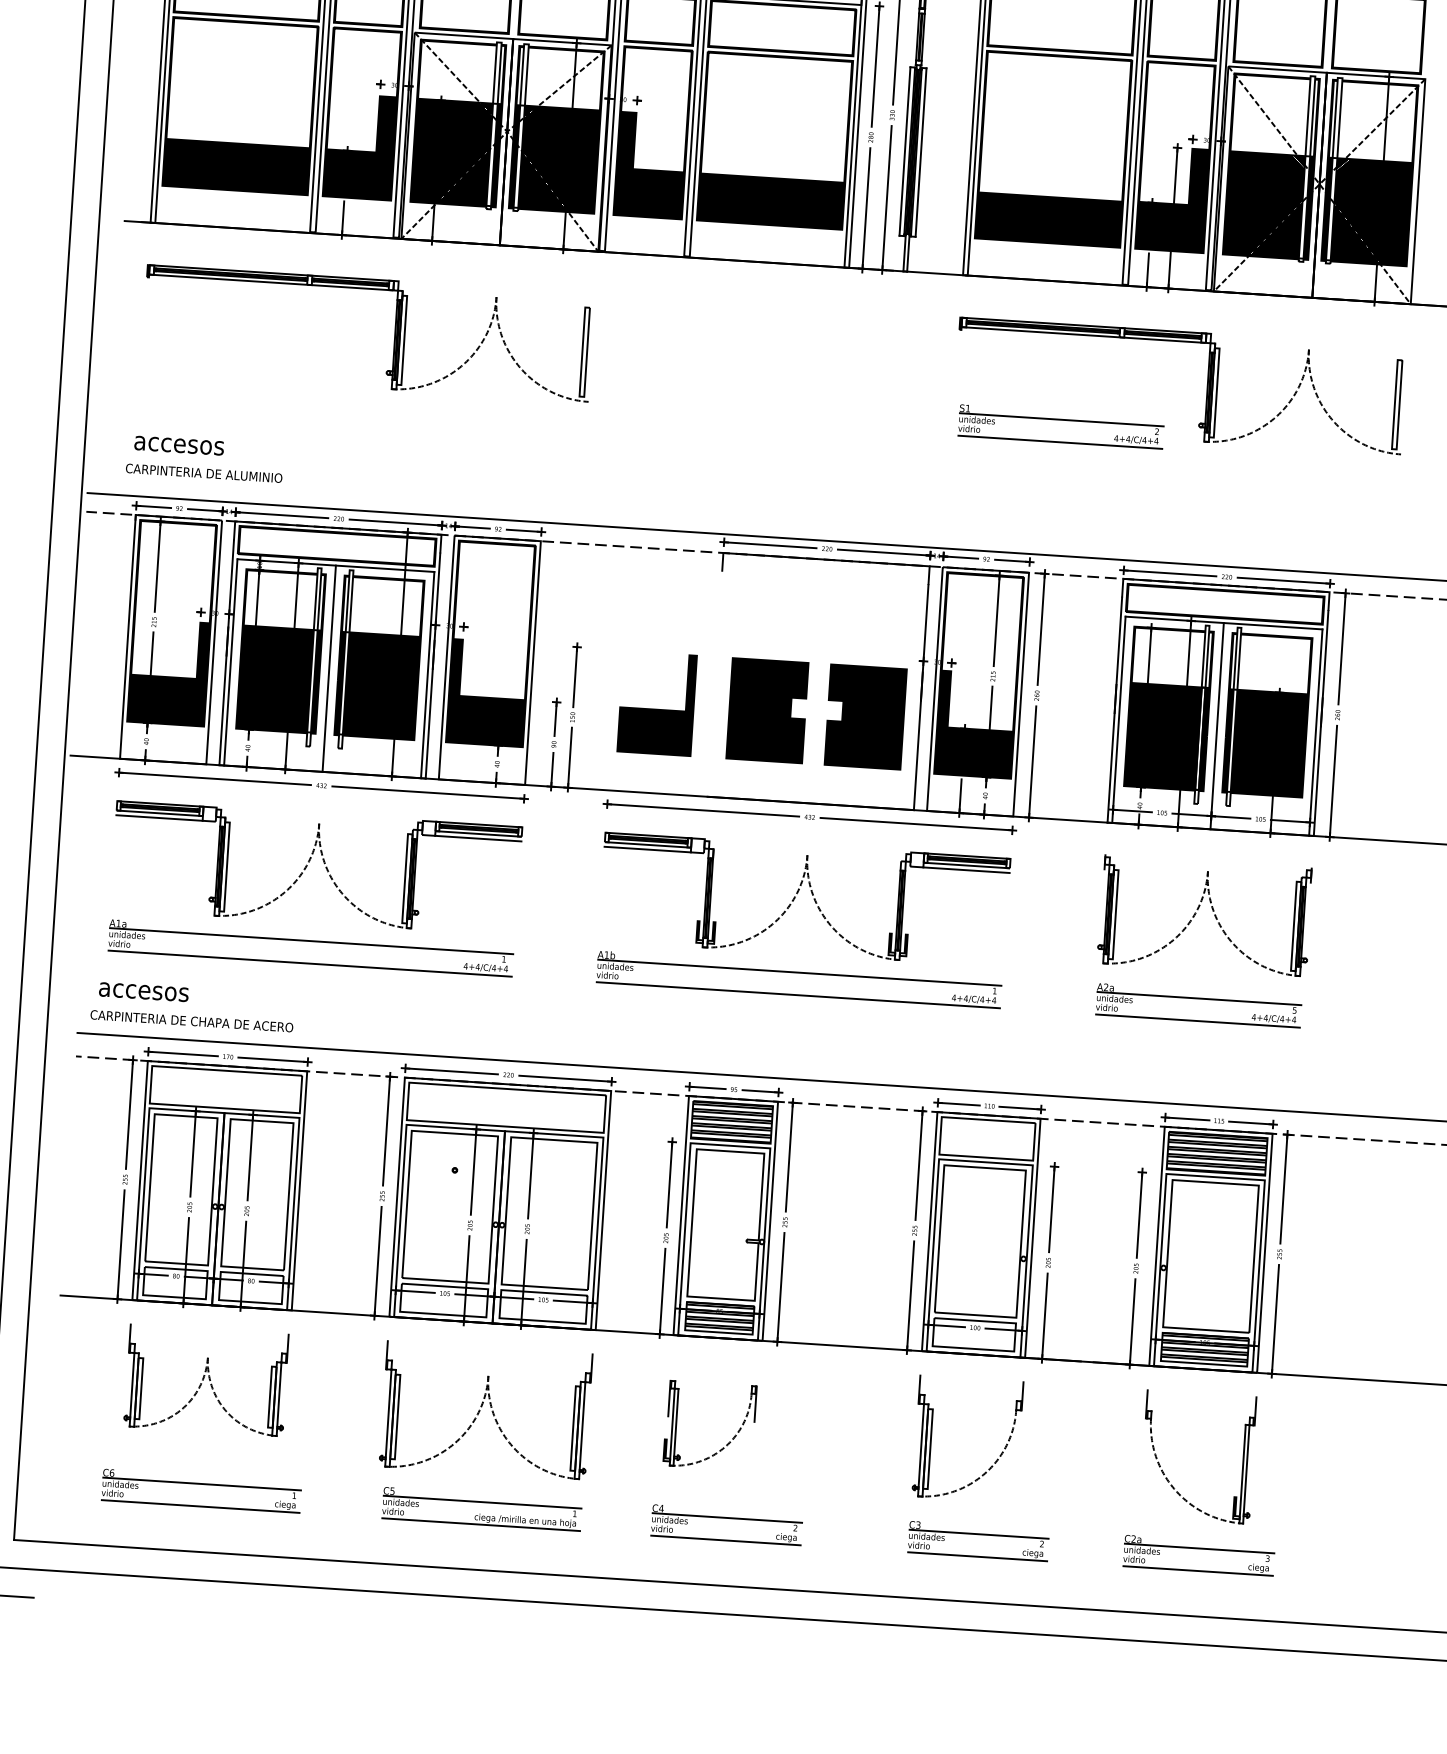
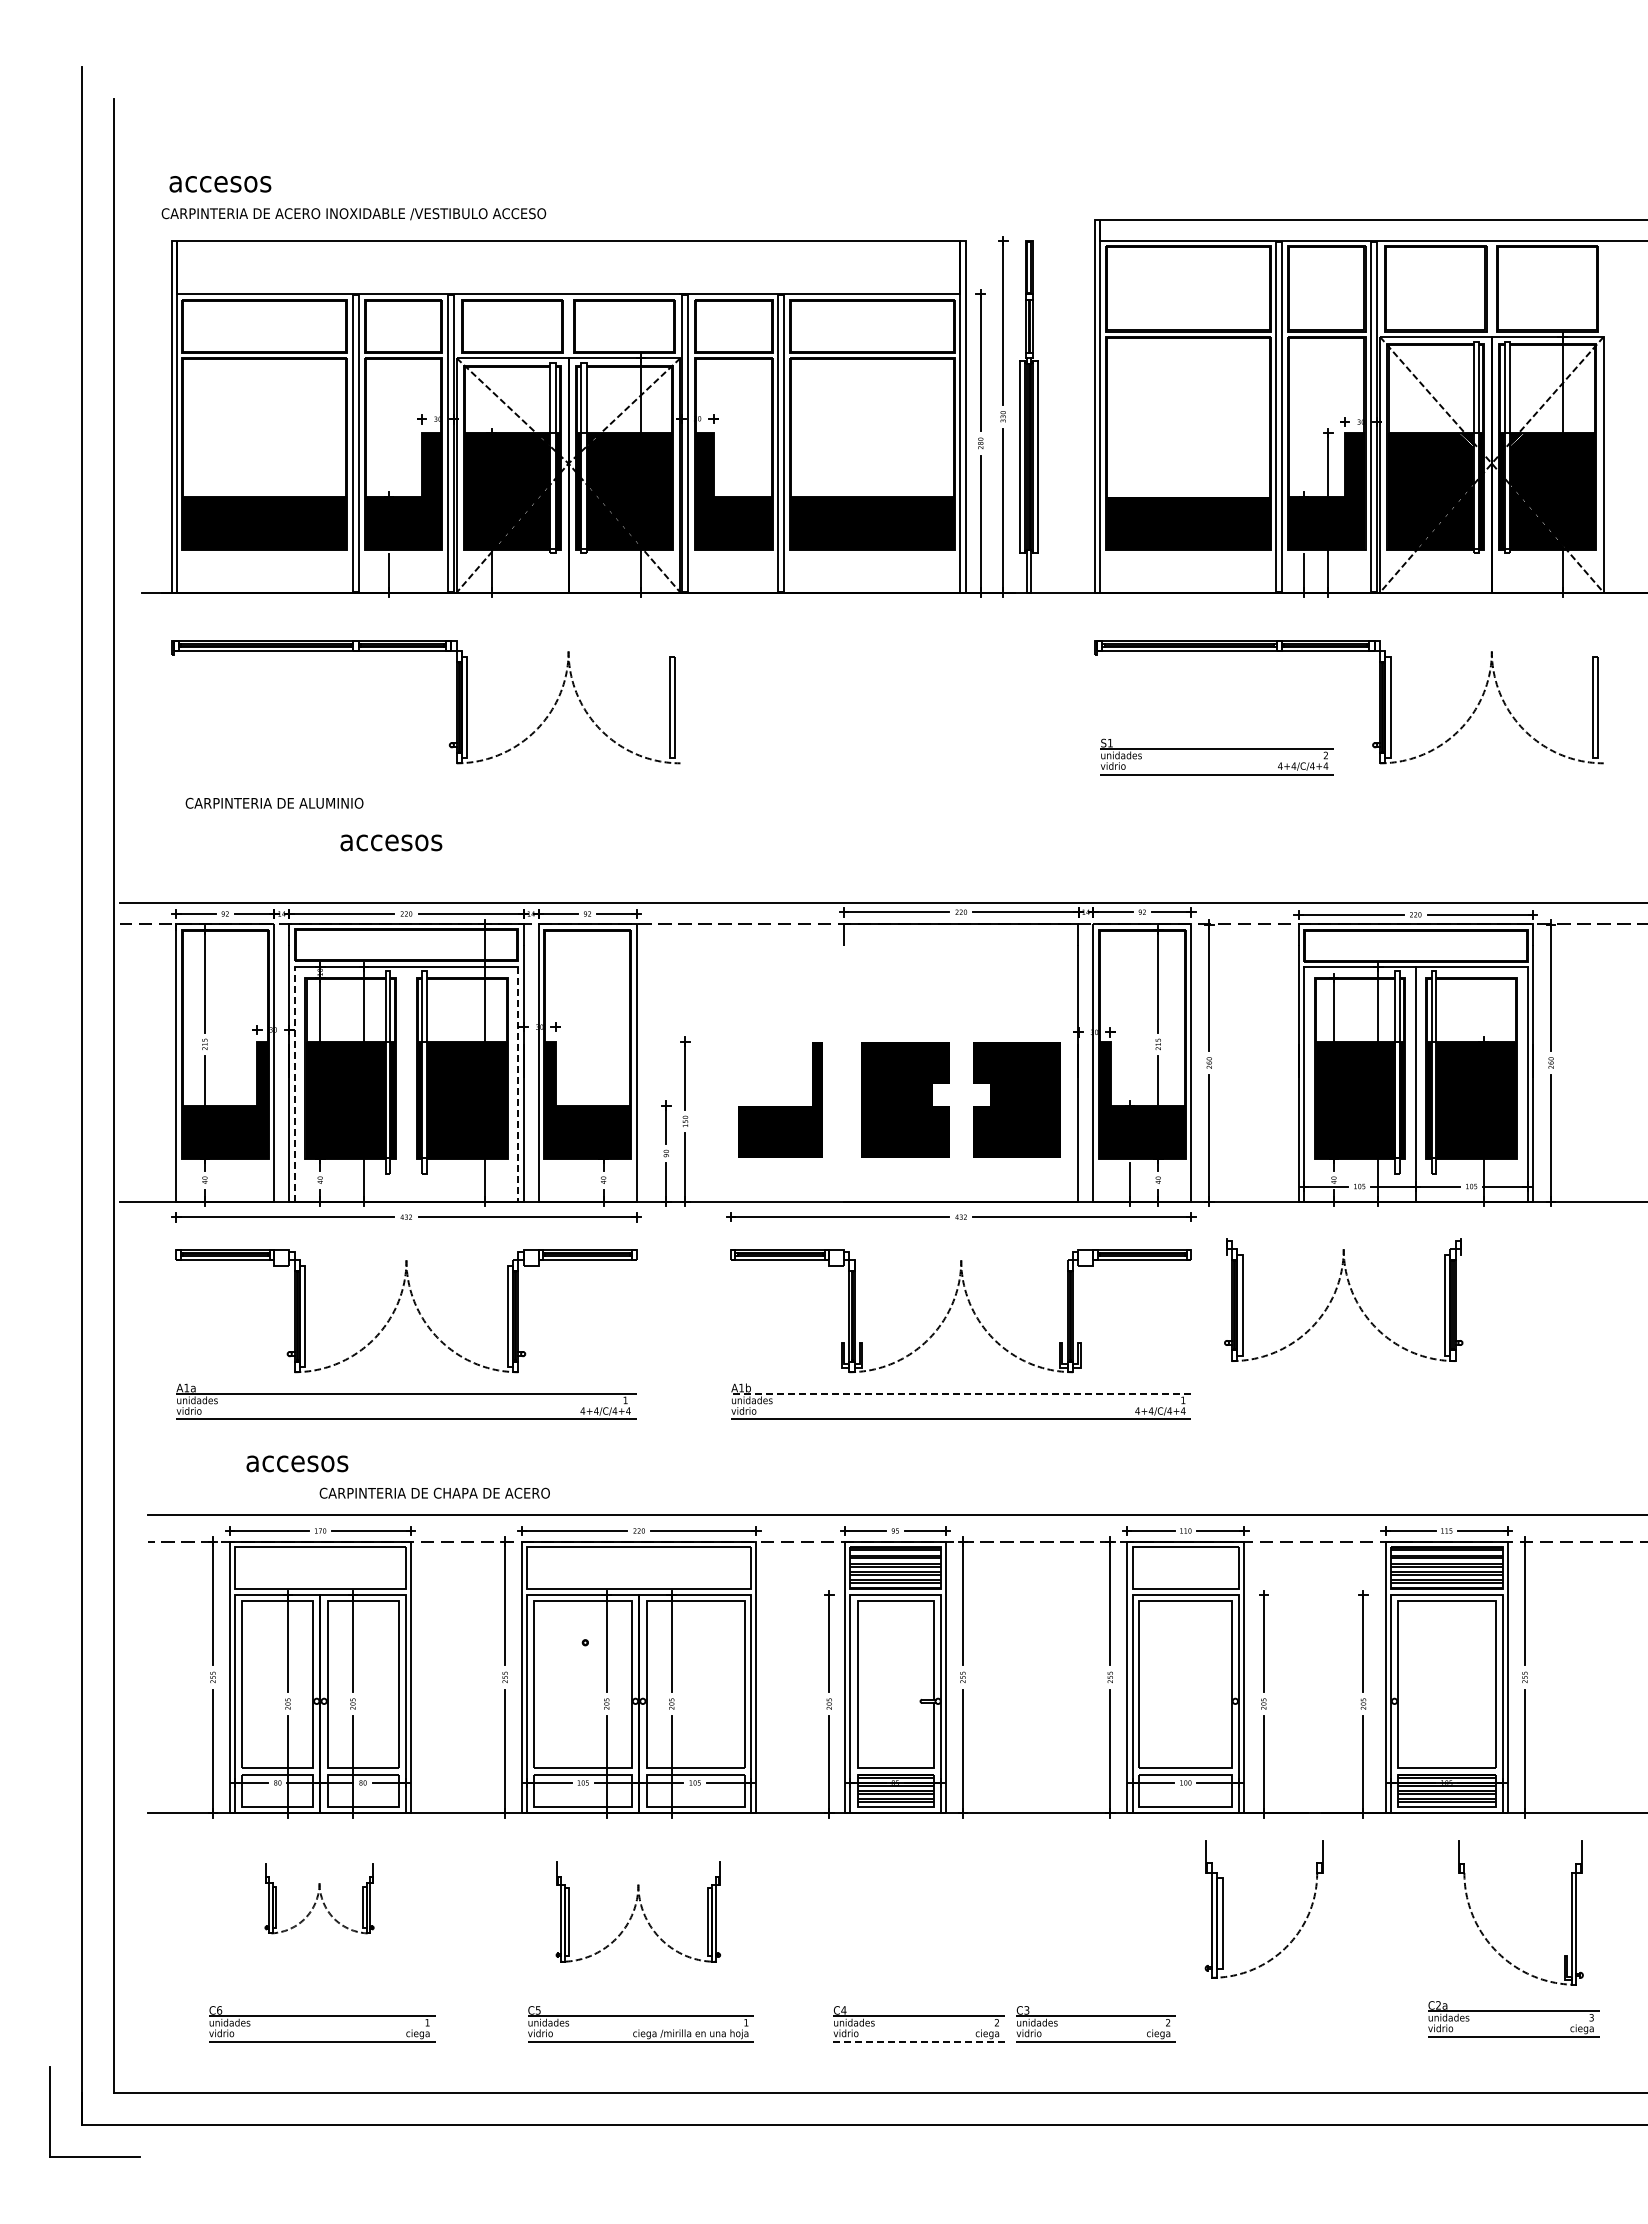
text: (179, 445) -> (391, 842), moved
text: (204, 472) -> (274, 802), moved
line: (230, 661) -> (294, 1083), solid -> dashed
line: (329, 668) -> (406, 1084), removed
line: (427, 675) -> (518, 1084), solid -> dashed
line: (159, 817) -> (225, 1265), removed
line: (478, 838) -> (587, 1265), removed
line: (648, 849) -> (780, 1265), removed
line: (966, 870) -> (1142, 1265), removed
part: (1199, 908) -> (1336, 1292), moved
line: (799, 972) -> (960, 1393), solid -> dashed
text: (144, 991) -> (297, 1463), moved
part: (1199, 999) -> (1415, 1394), removed
text: (191, 1020) -> (434, 1492), moved
part: (206, 1380) -> (319, 1898), size x0.6
part: (486, 1409) -> (638, 1911), size x0.7
part: (931, 1436) -> (1223, 1909), moved
part: (727, 1443) -> (913, 1932), removed
part: (1169, 1480) -> (1489, 1941), moved
part: (978, 1534) -> (1095, 2016), moved
line: (726, 1540) -> (919, 2041), solid -> dashed
part: (1199, 1548) -> (1513, 2011), moved

